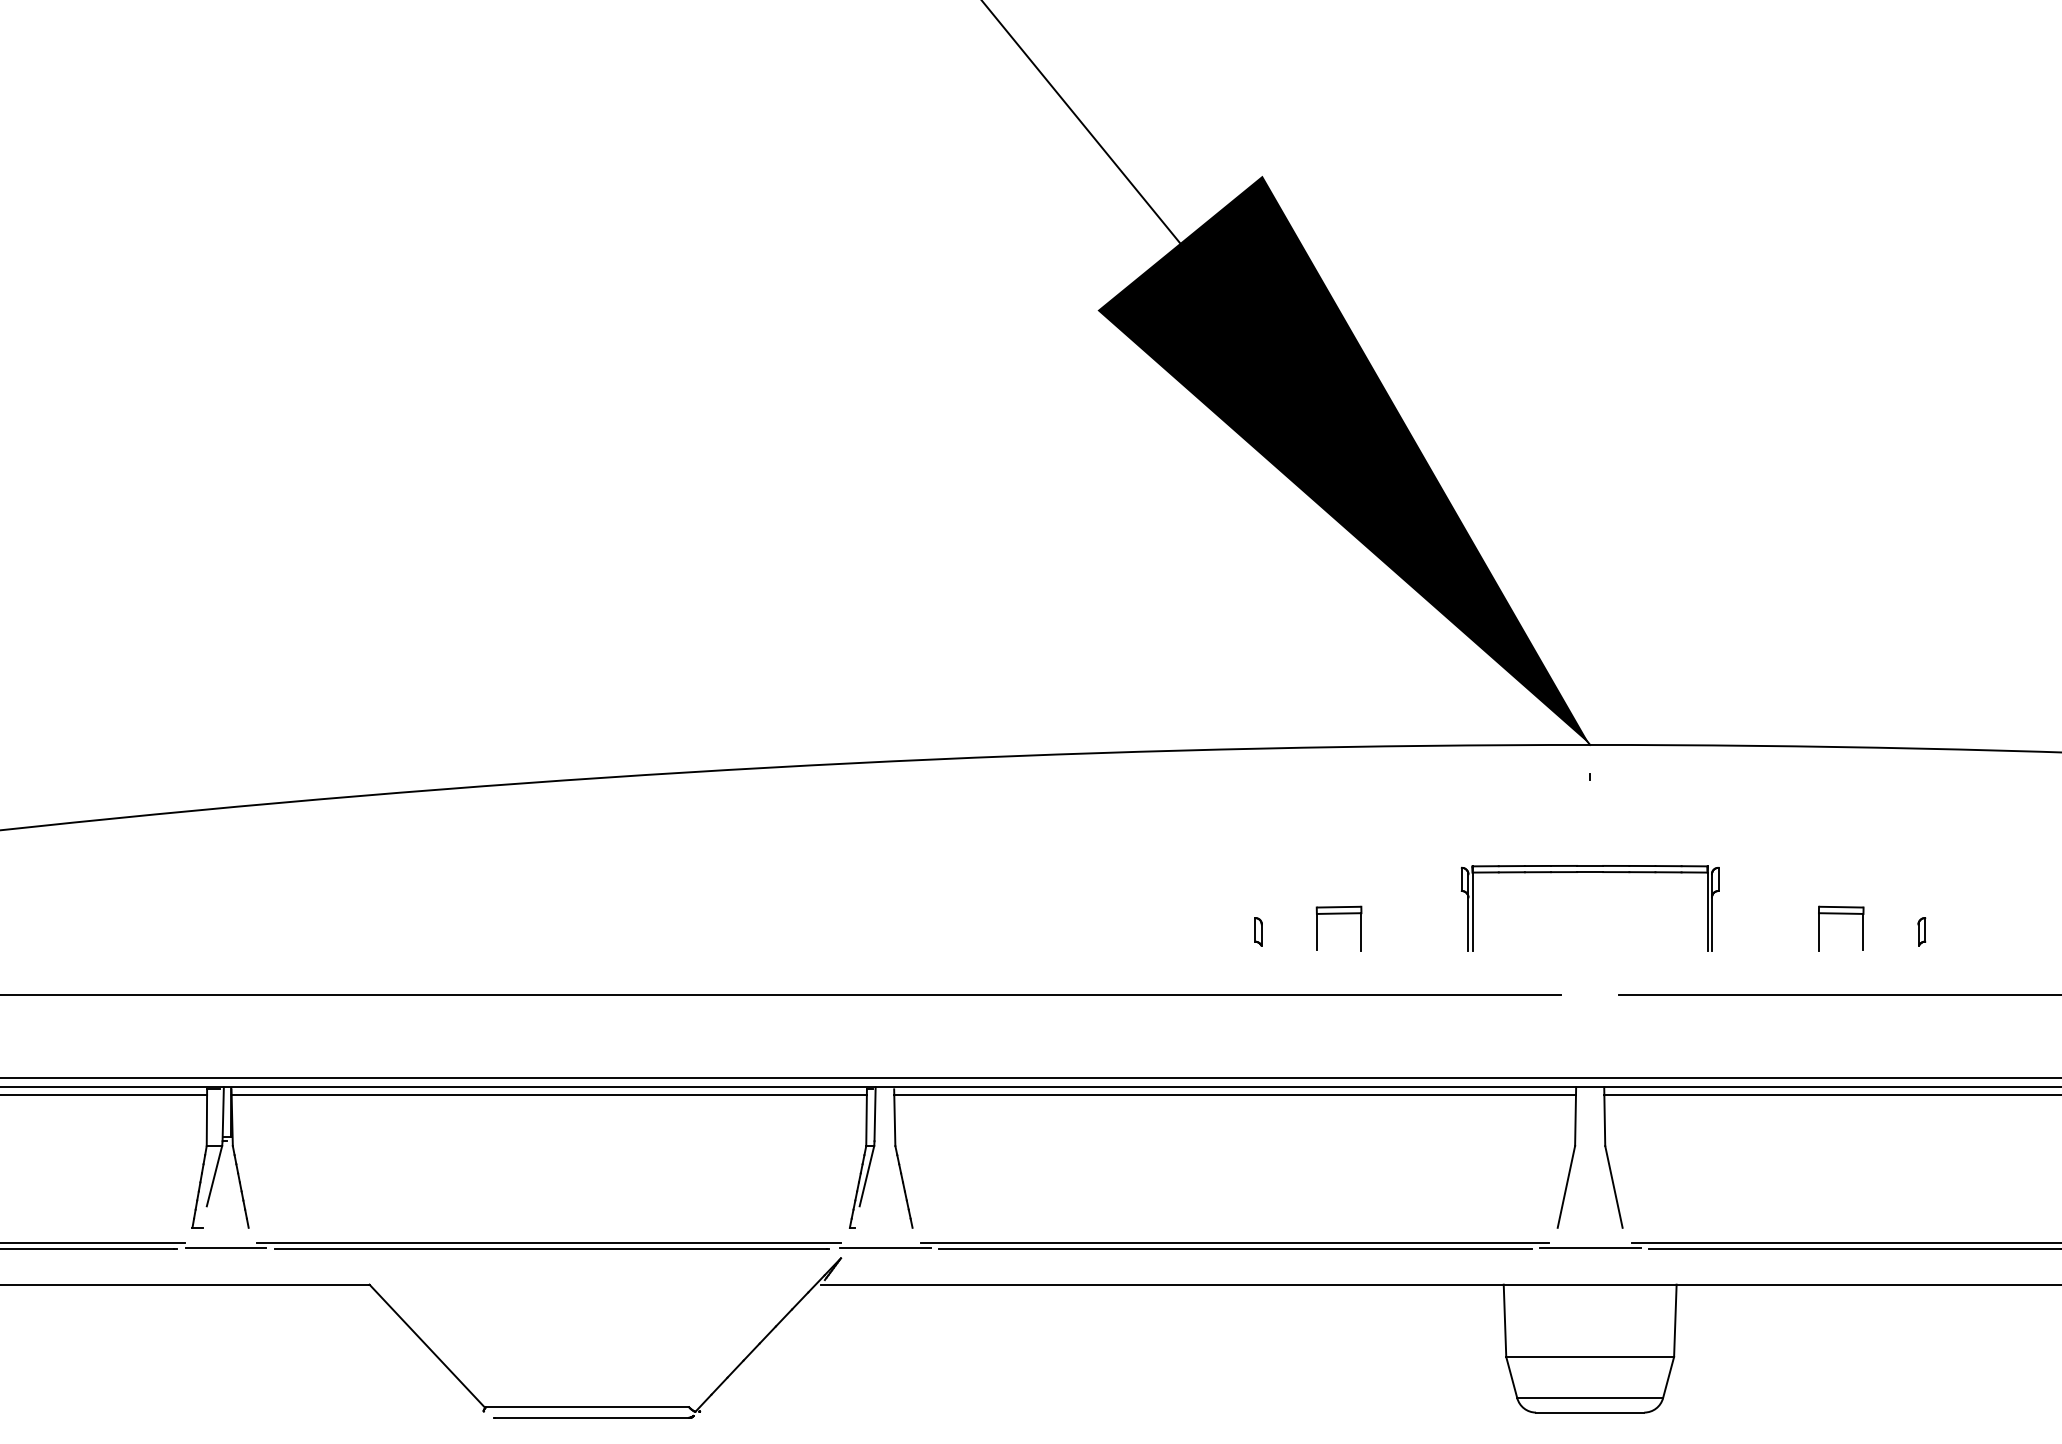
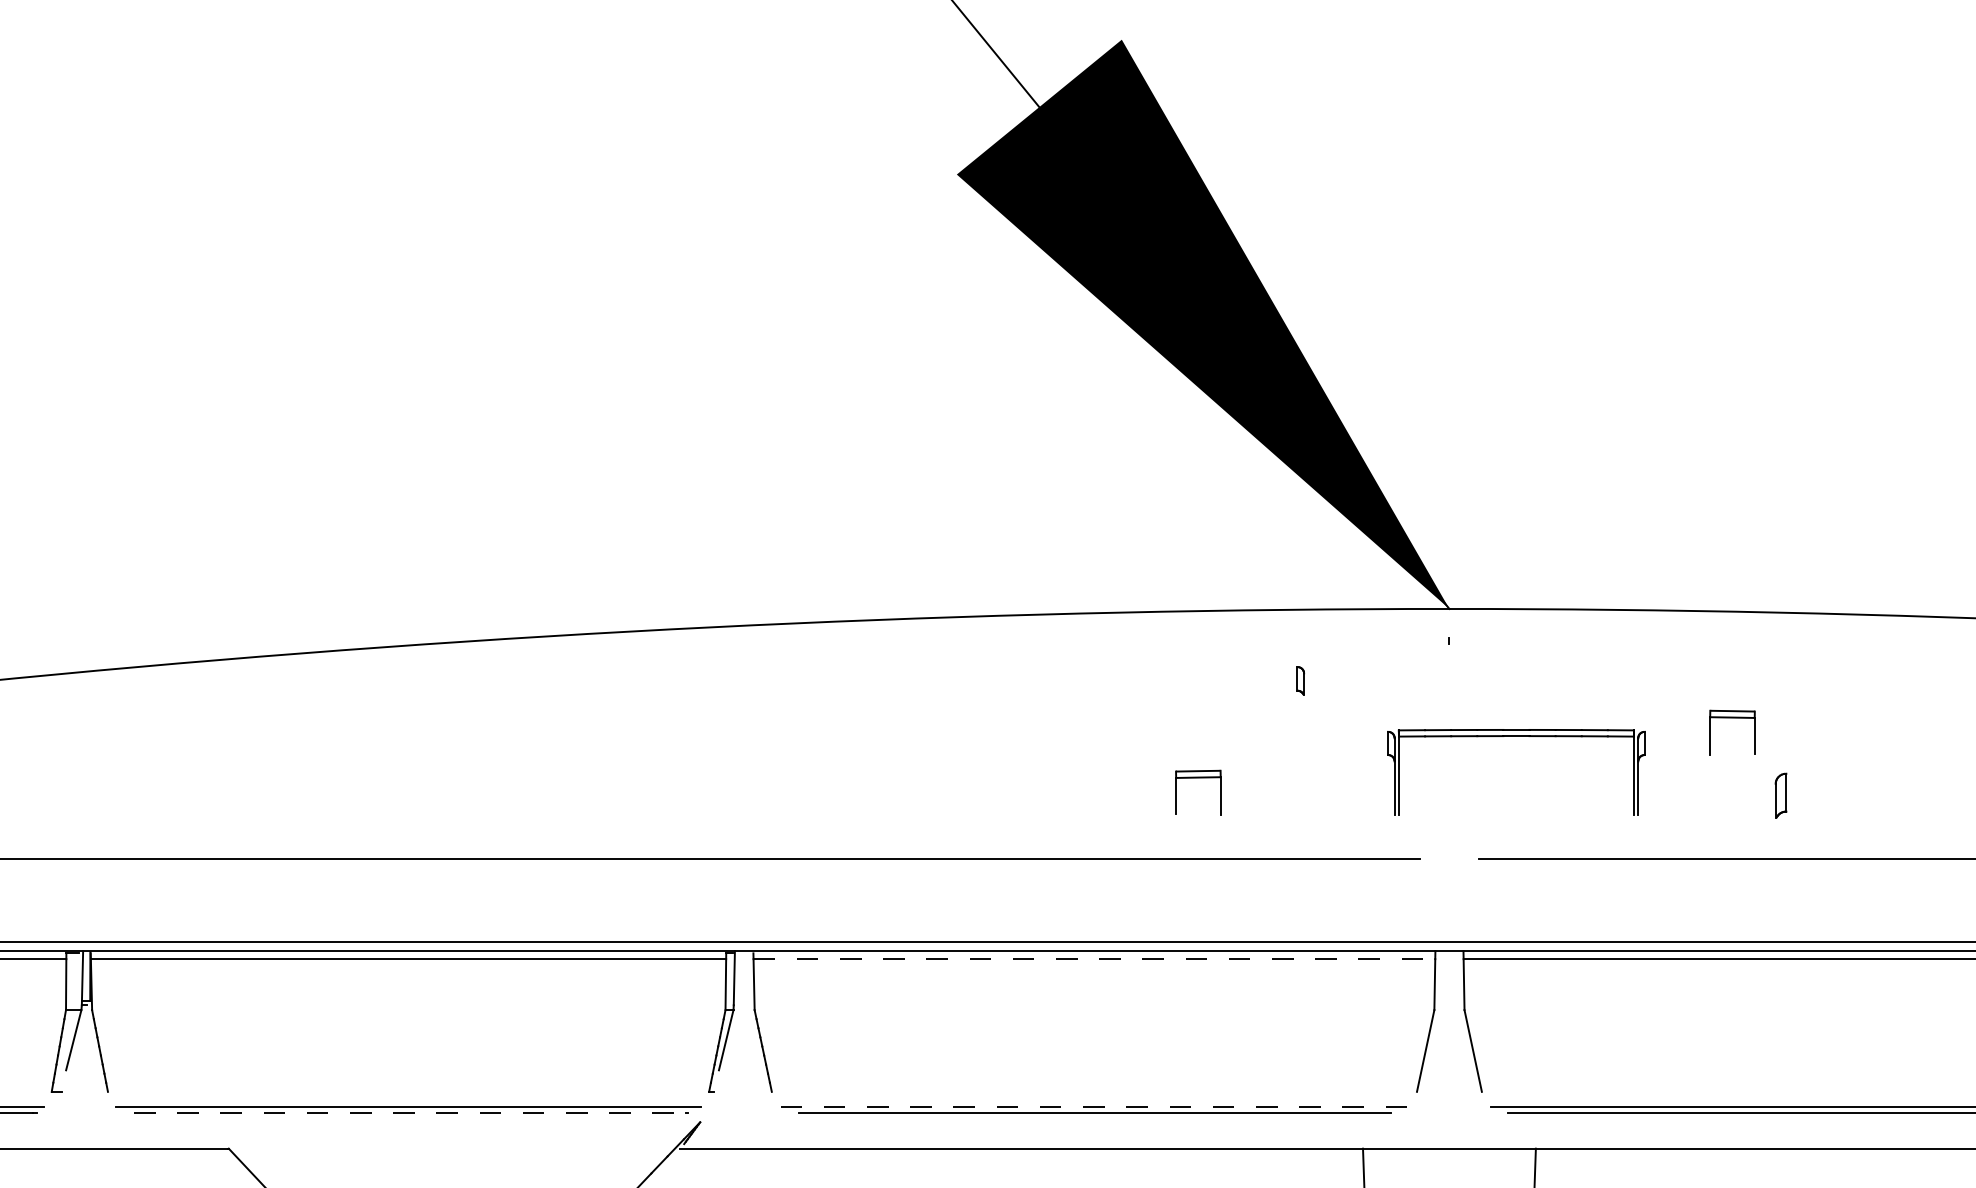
part: (1589, 872) -> (1515, 736), moved
part: (1841, 914) -> (1732, 718), moved
part: (1258, 931) -> (1300, 680), moved
part: (1921, 931) -> (1780, 795), size x1.6
line: (1235, 1095) -> (1094, 959), solid -> dashed
line: (1235, 1242) -> (1094, 1106), solid -> dashed
line: (225, 1247) -> (84, 1111), removed
line: (885, 1247) -> (744, 1111), removed
line: (1589, 1247) -> (1448, 1111), removed
line: (551, 1249) -> (410, 1113), solid -> dashed

